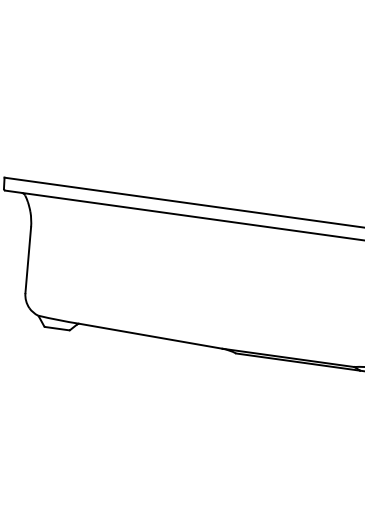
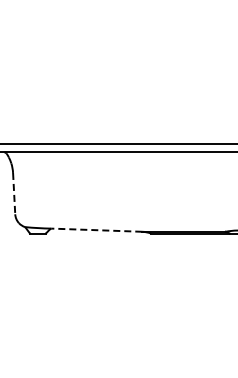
line: (28, 260) -> (14, 193), solid -> dashed
line: (150, 336) -> (96, 230), solid -> dashed

